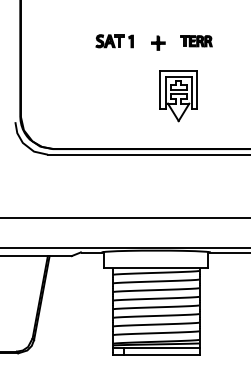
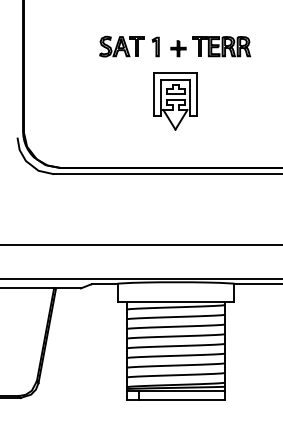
part: (114, 40) -> (129, 45), size x1.43
part: (196, 40) -> (221, 45), size x1.67
part: (178, 96) -> (175, 101), moved

